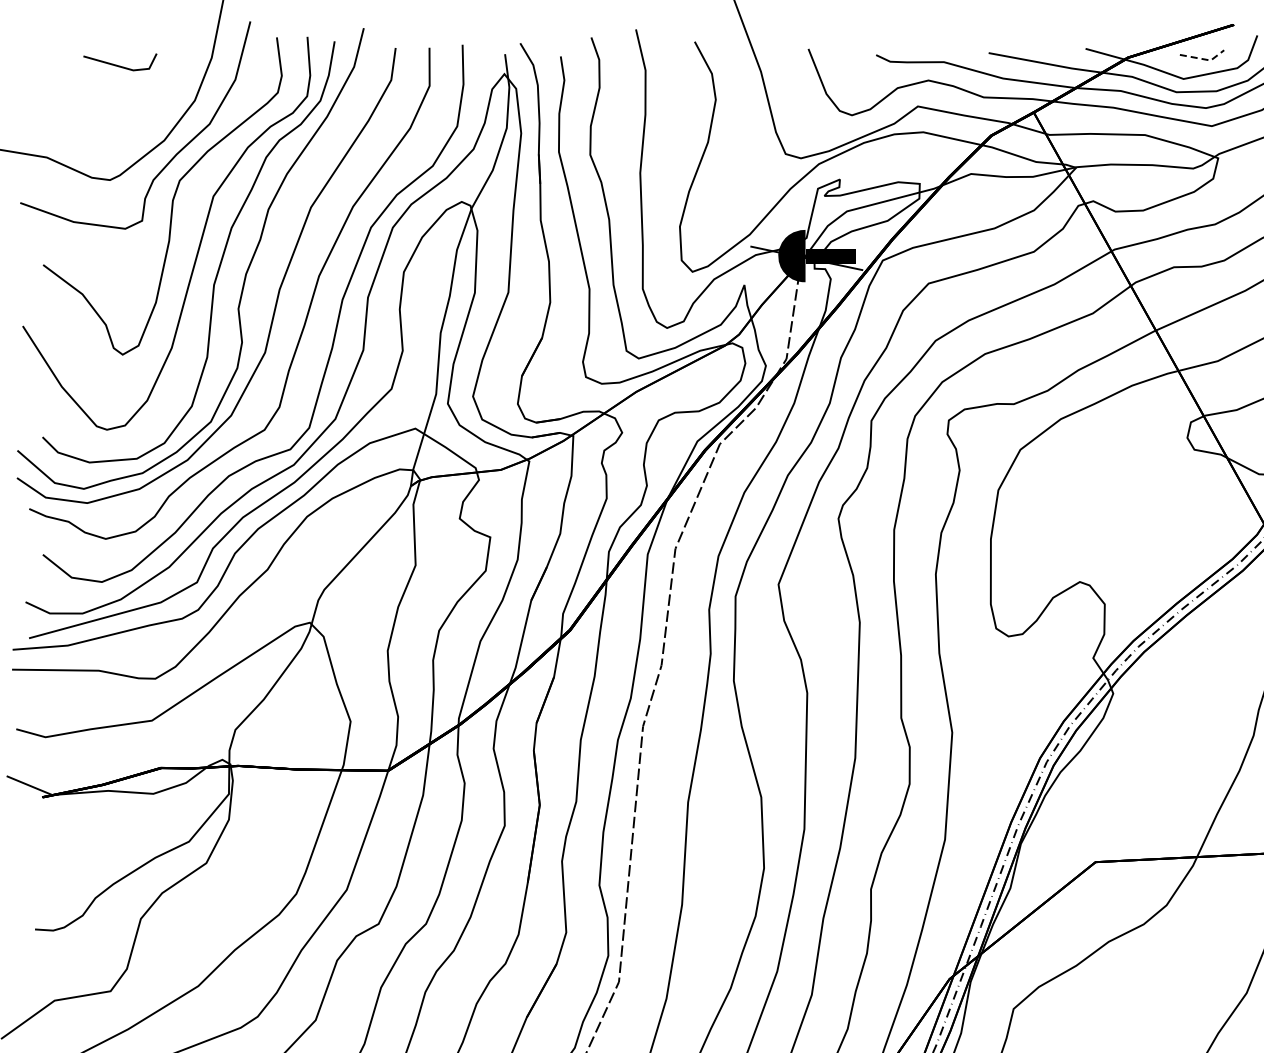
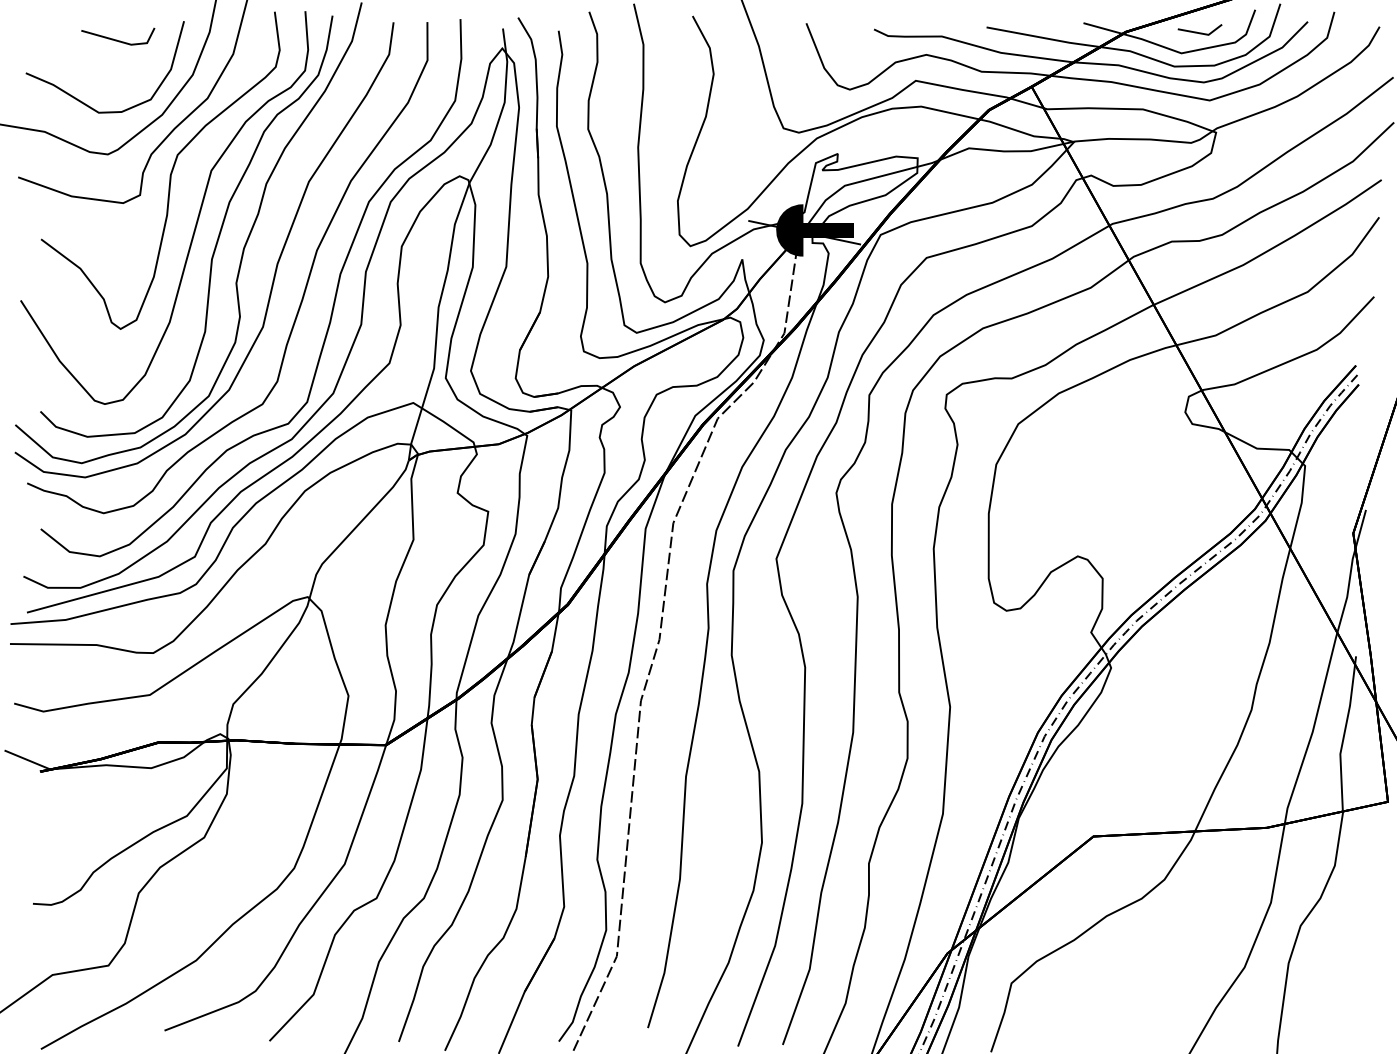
line: (1203, 59) -> (1201, 33), dashed -> solid
curve: (86, 128) -> (84, 102), added

